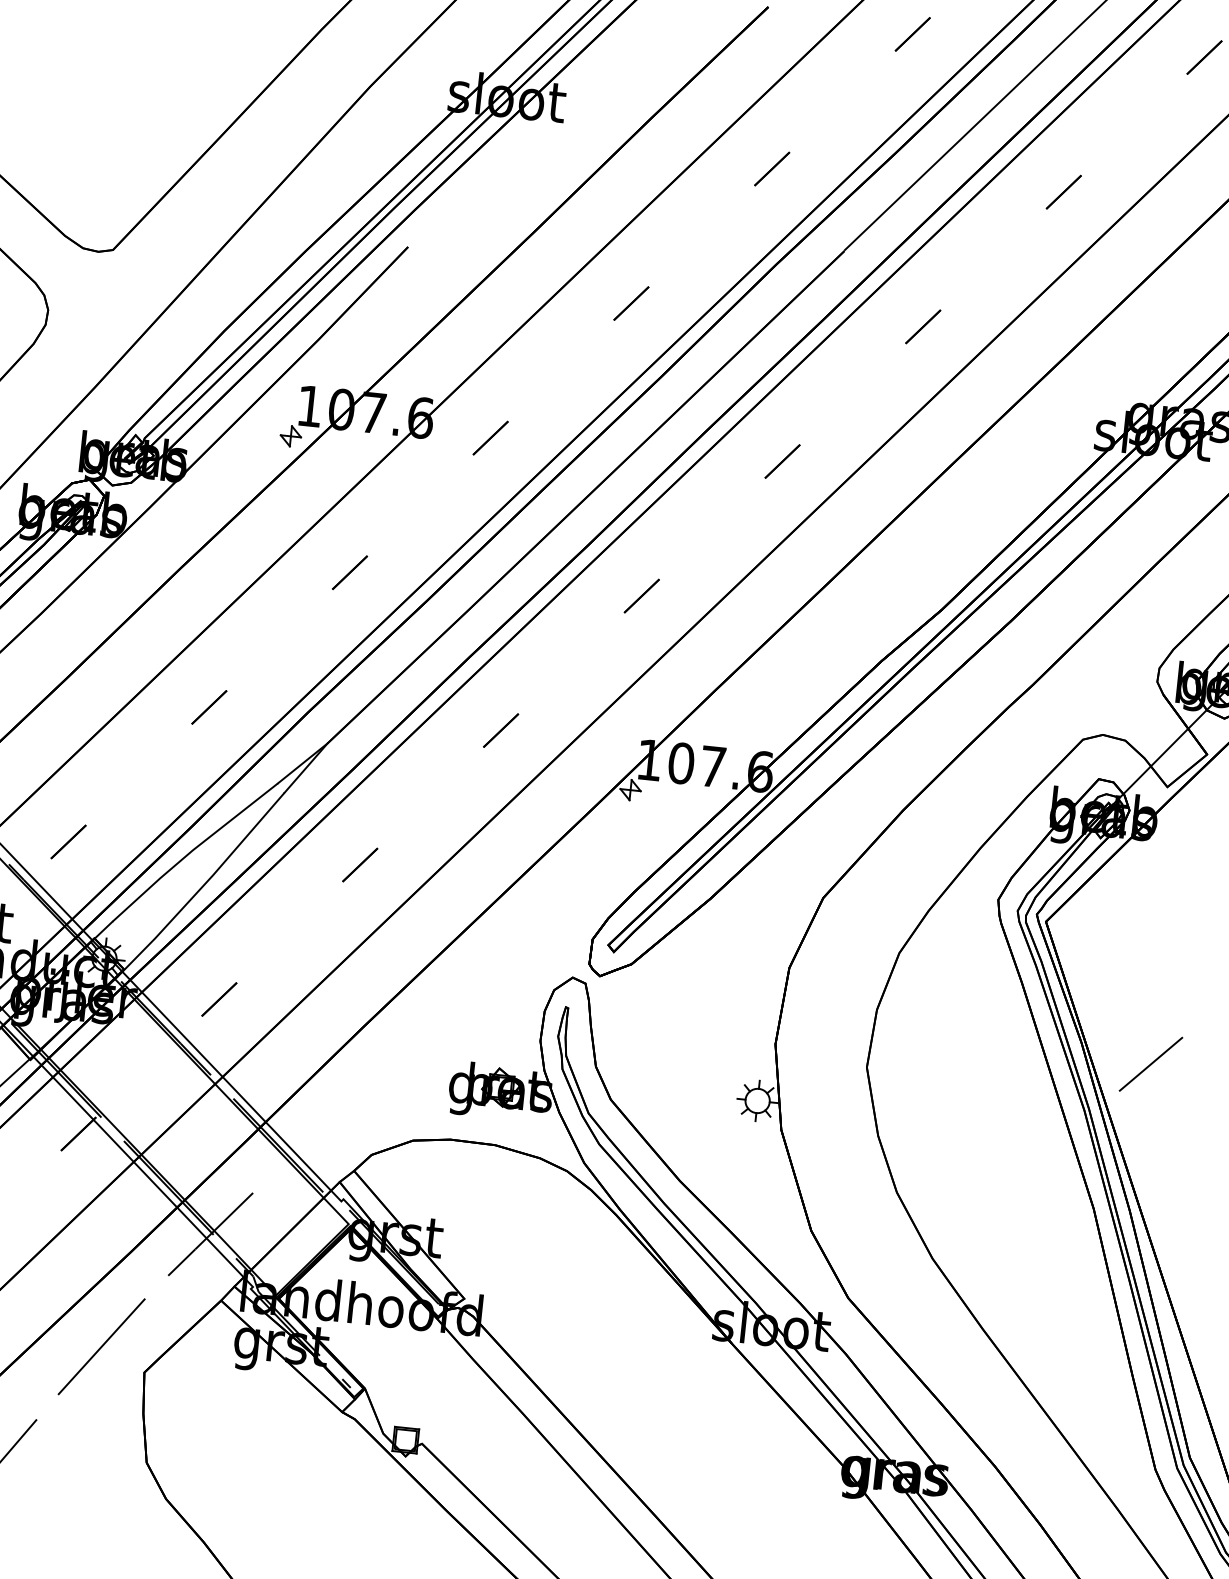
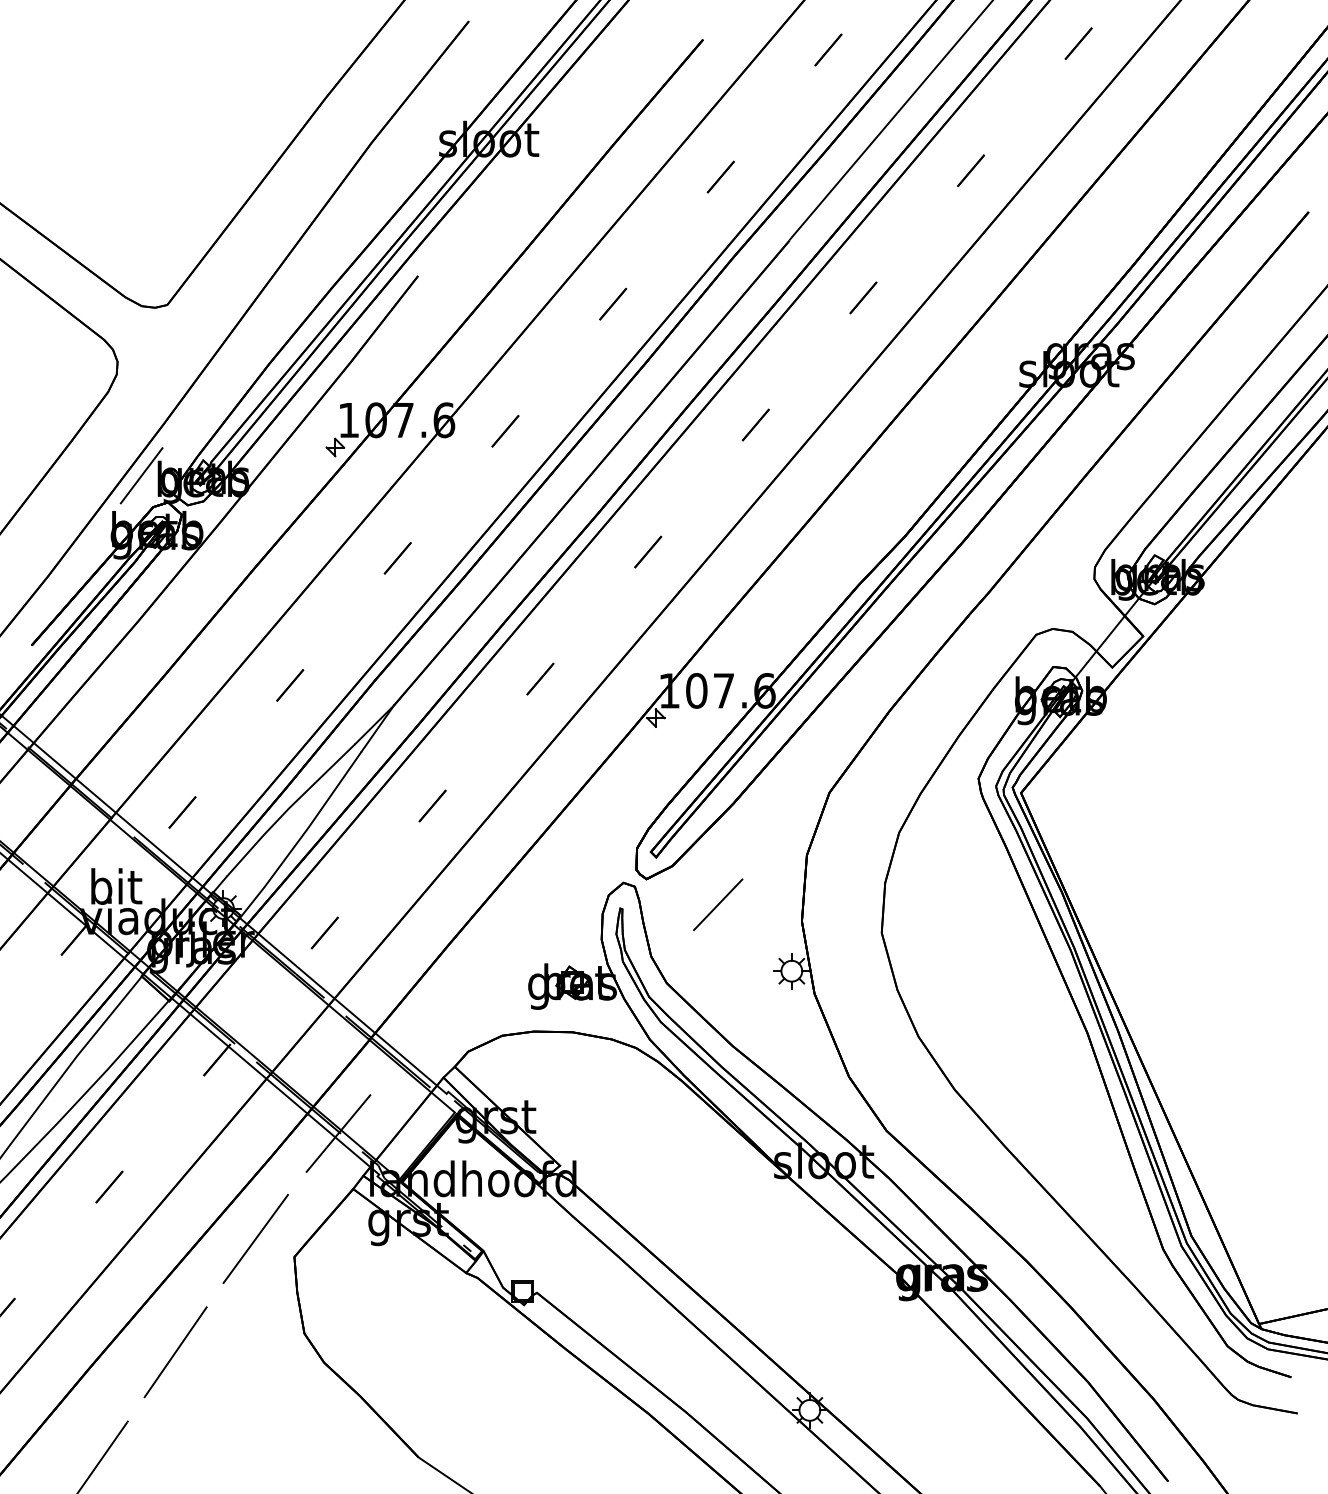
line: (62, 445) -> (141, 475), added
line: (1151, 1063) -> (718, 904), moved

